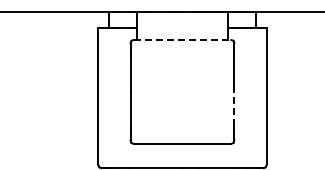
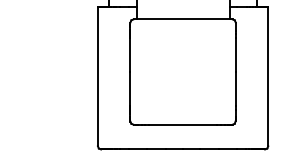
line: (182, 39) -> (183, 18), dashed -> solid
line: (234, 108) -> (235, 88), dashed -> solid

